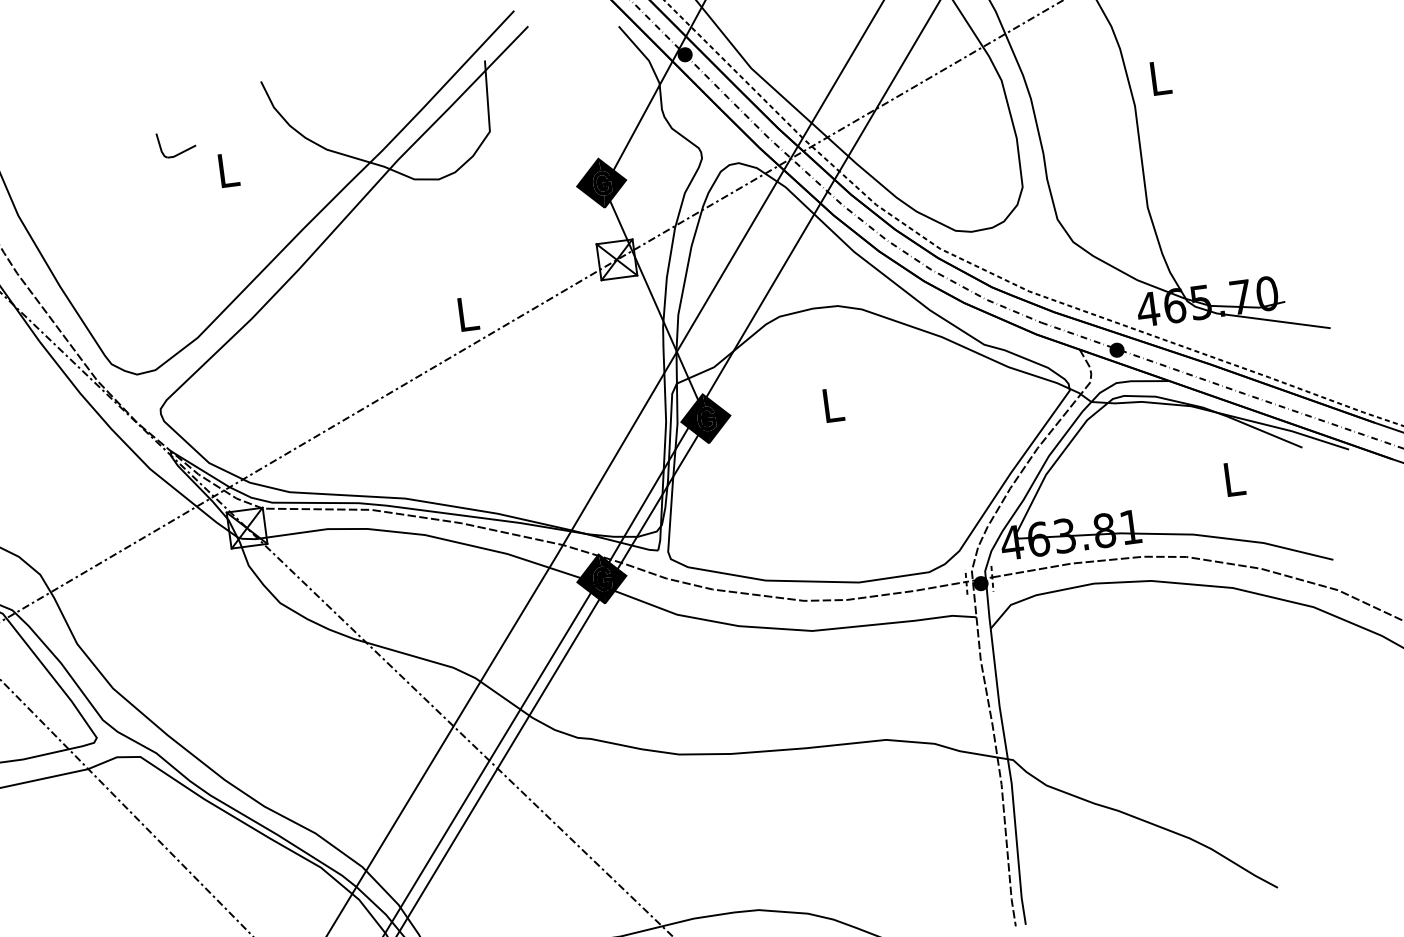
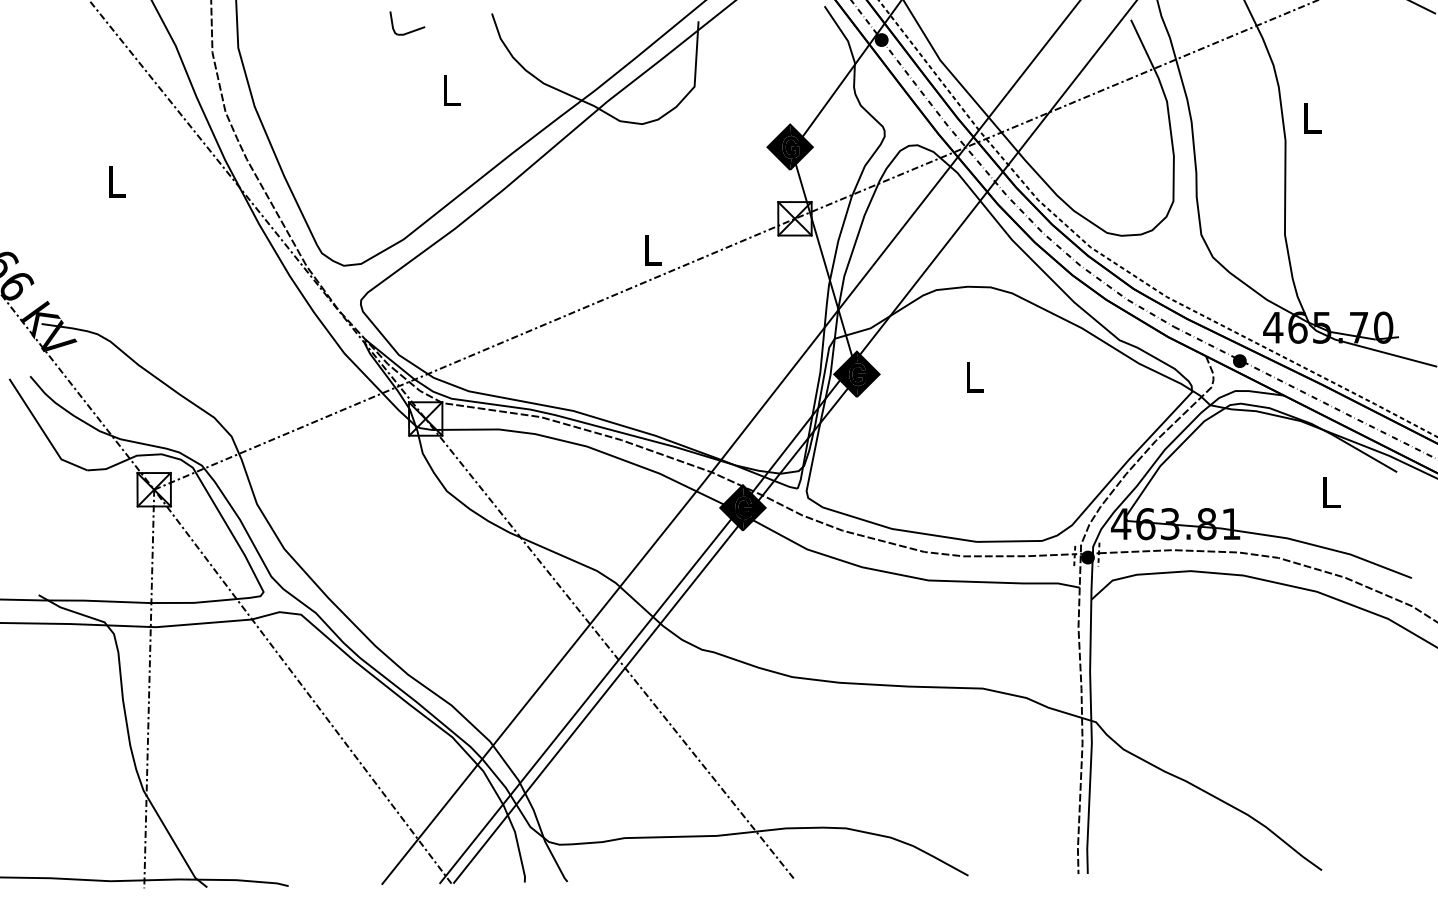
part: (181, 151) -> (411, 30), moved

